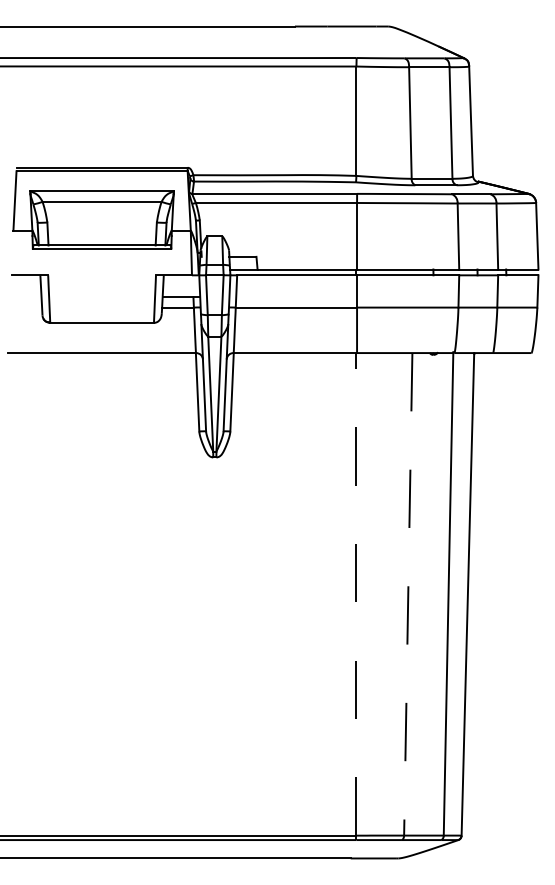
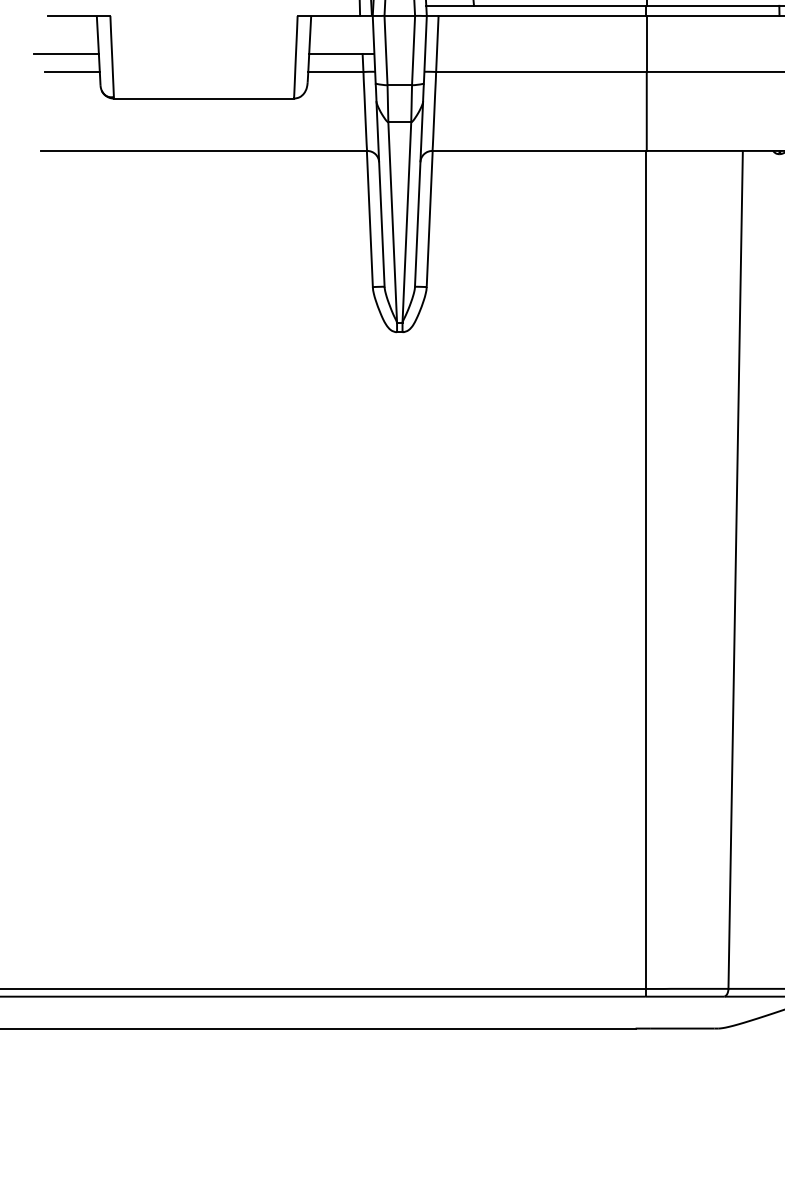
line: (22, 297) -> (65, 54), added
line: (26, 307) -> (72, 71), added
line: (356, 593) -> (645, 568), dashed -> solid
line: (408, 594) -> (736, 570), dashed -> solid

